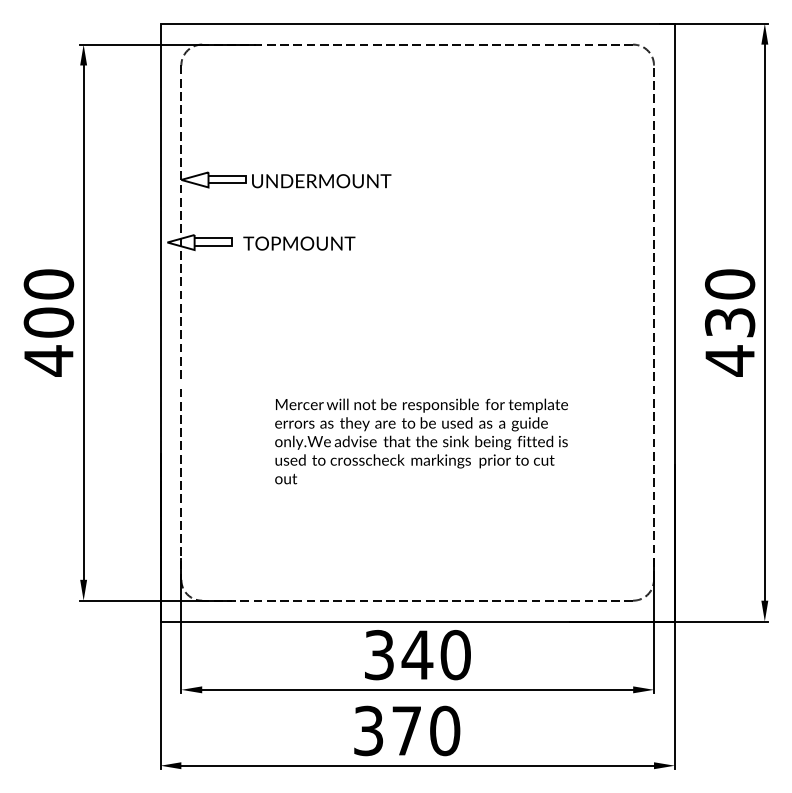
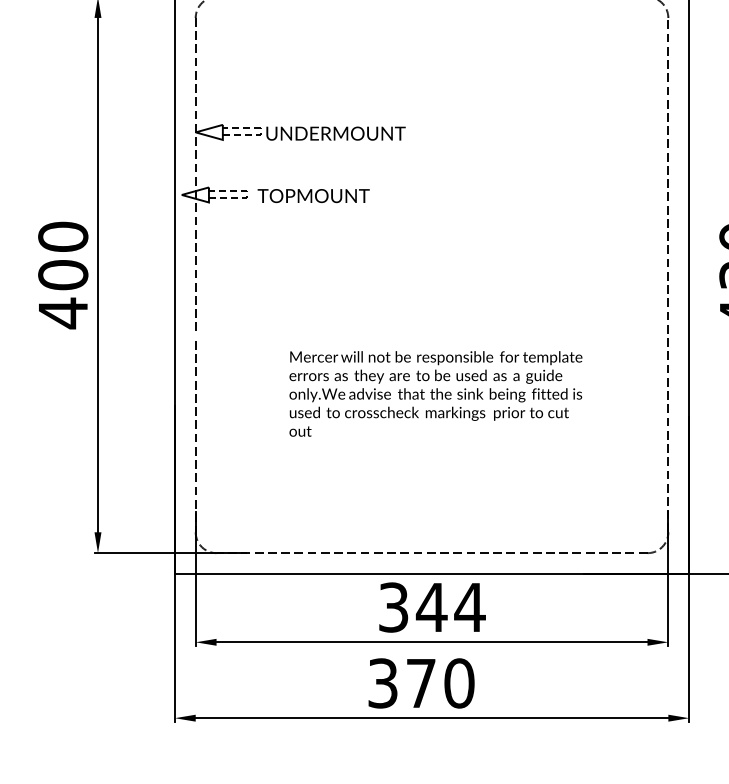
line: (246, 179) -> (260, 131), solid -> dashed
line: (232, 242) -> (246, 194), solid -> dashed
text: (455, 655) -> (469, 607), 340 -> 344

